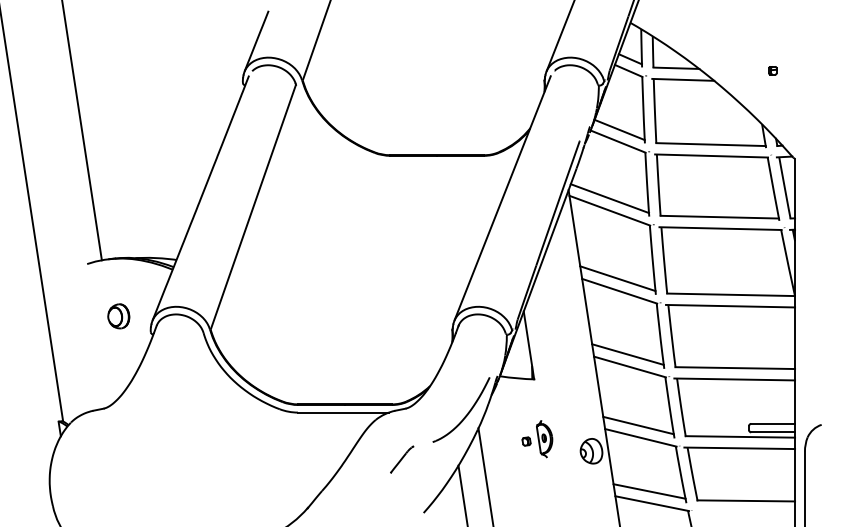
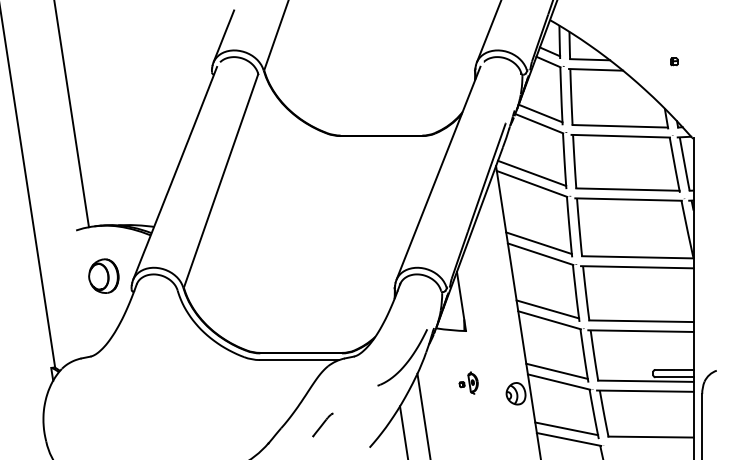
part: (118, 315) -> (103, 275), size x1.6
part: (537, 438) -> (468, 382), size x0.7
part: (401, 458) -> (322, 424), moved

